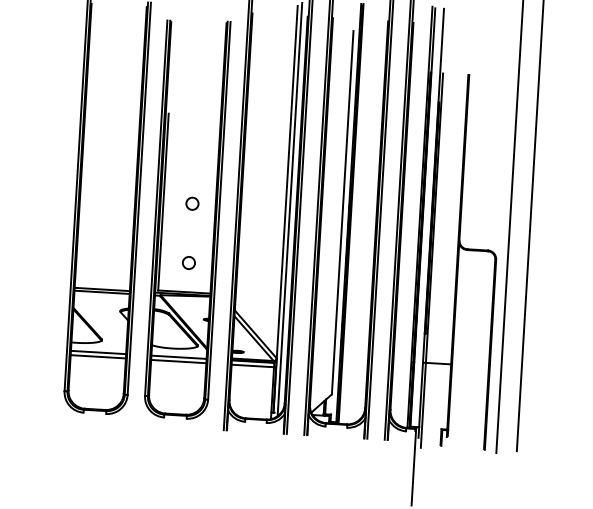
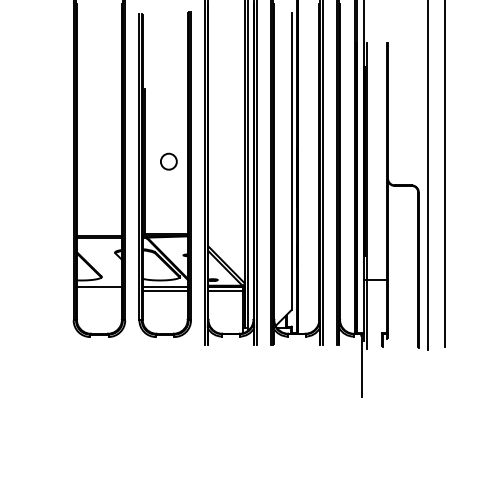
circle: (192, 203) -> (168, 161), size x1.6
circle: (188, 262) -> (168, 209), removed
line: (98, 356) -> (99, 290), removed

